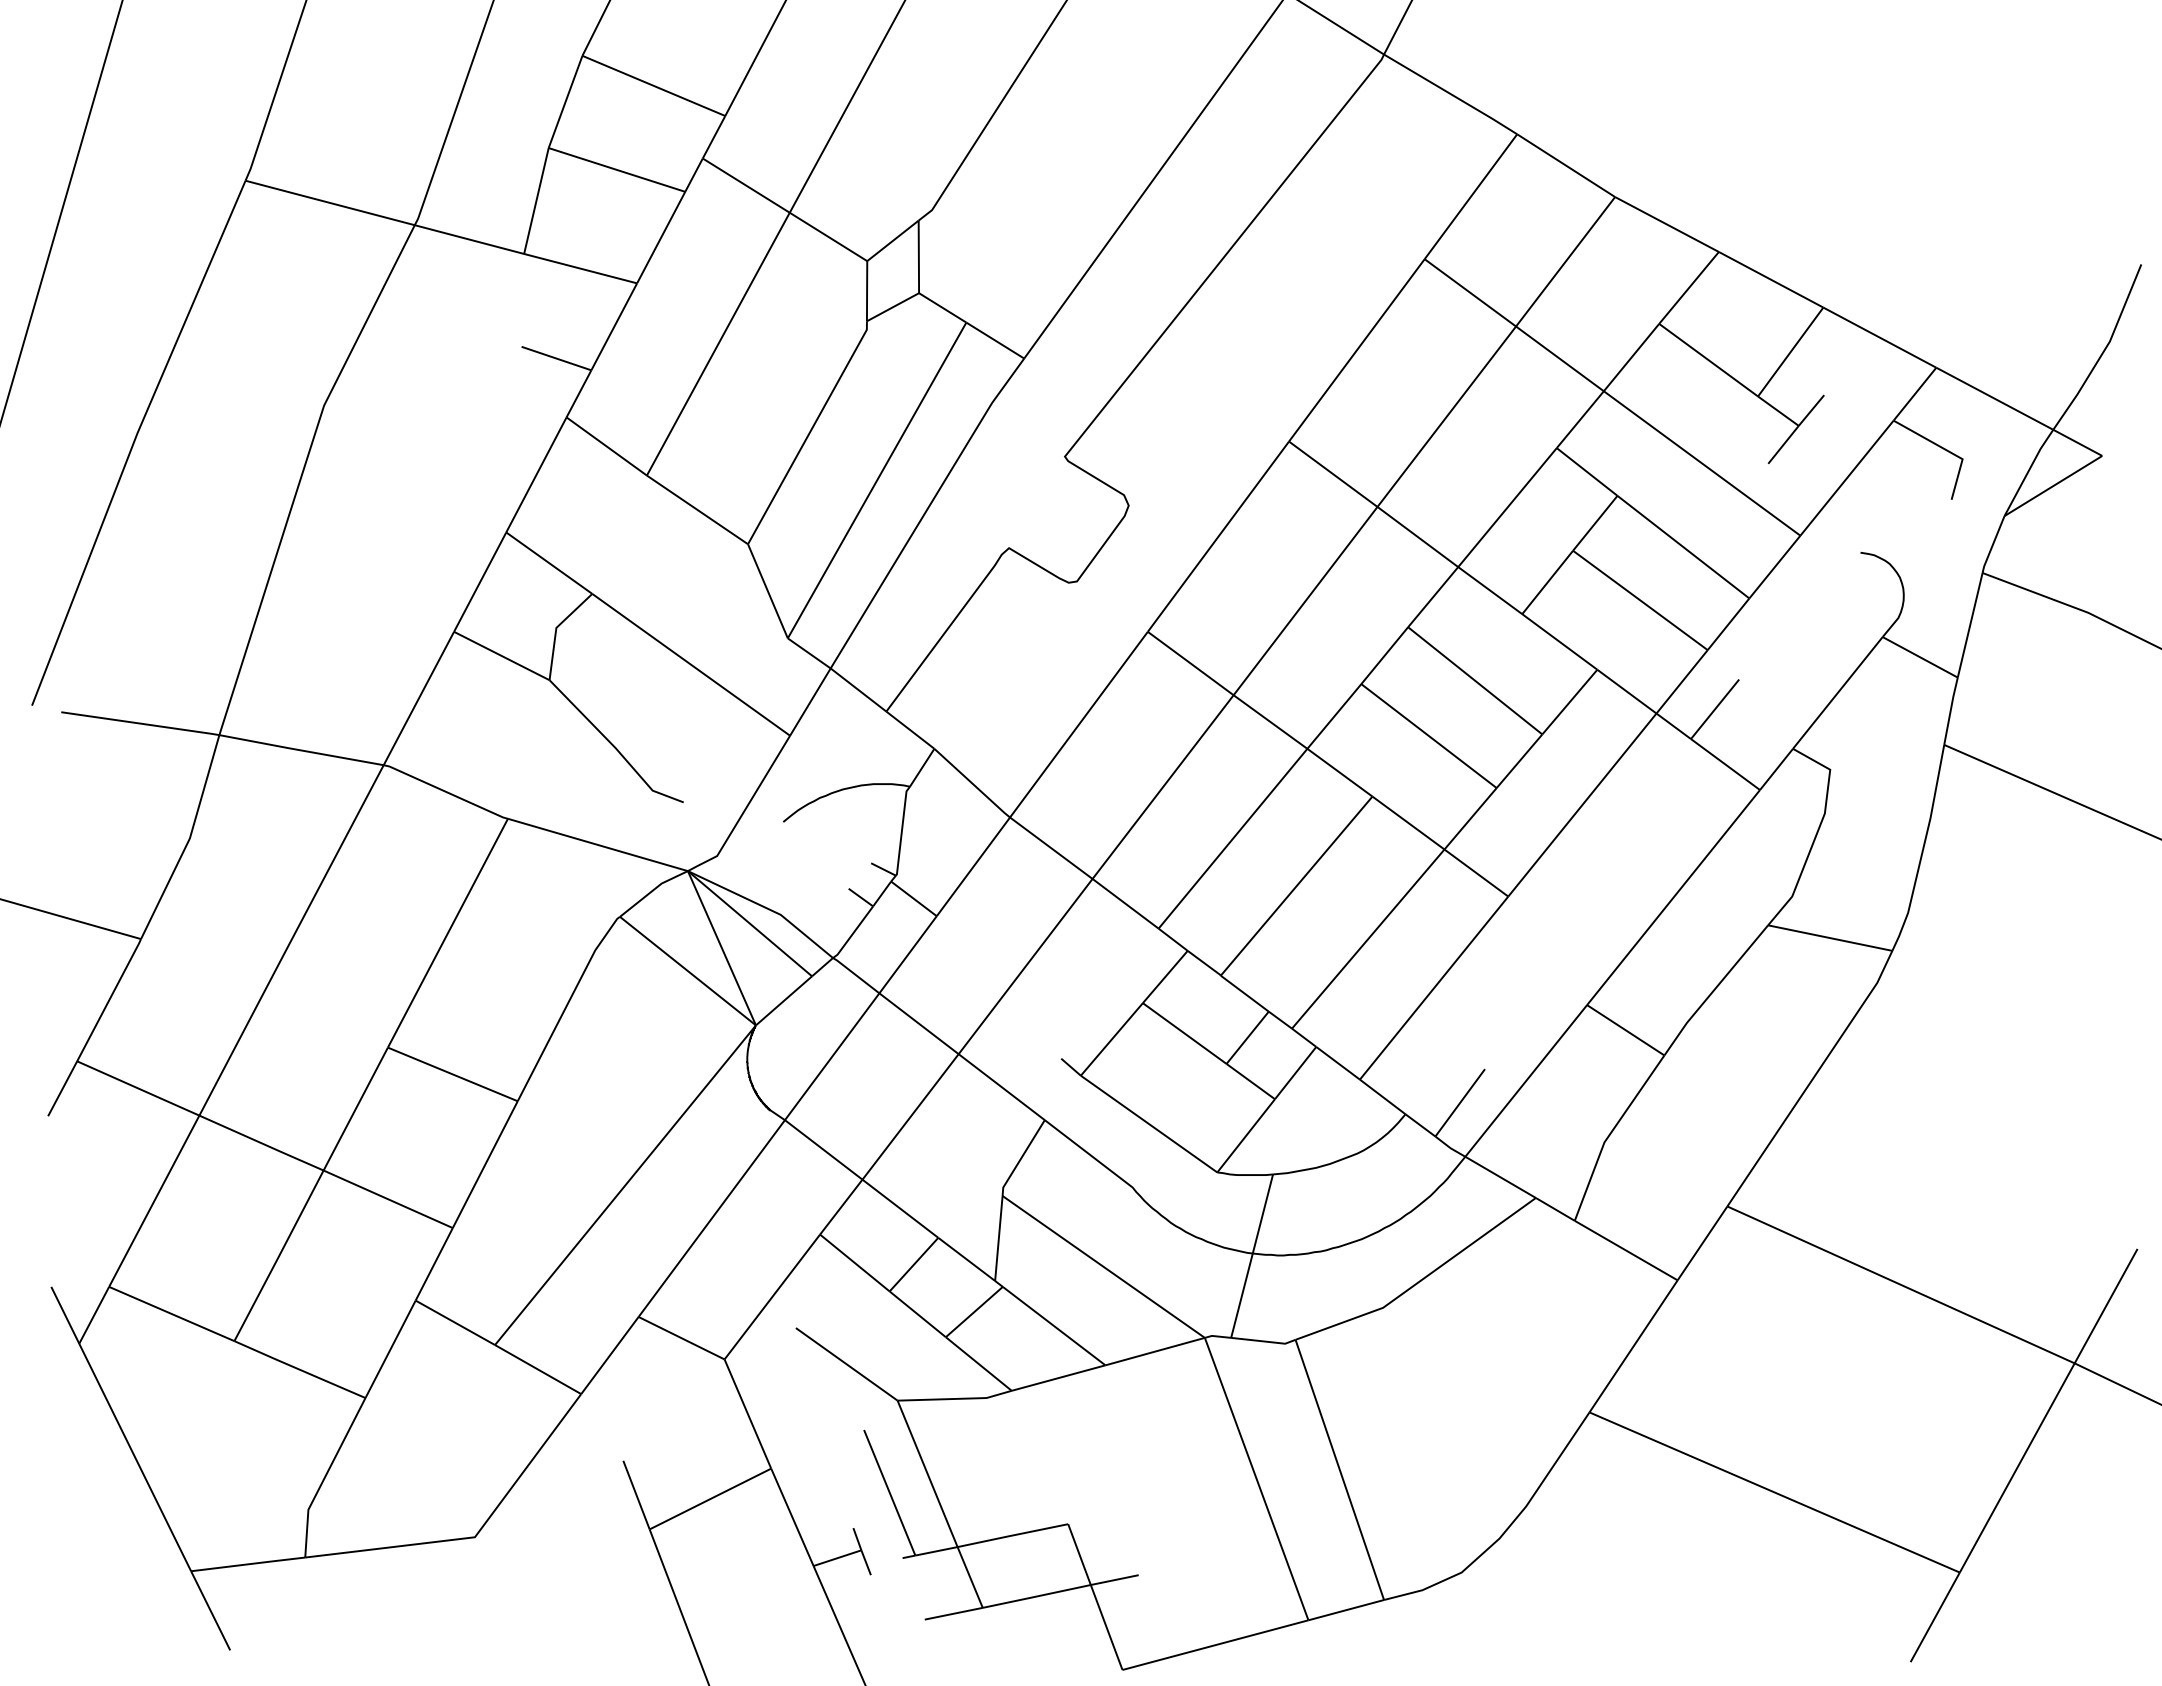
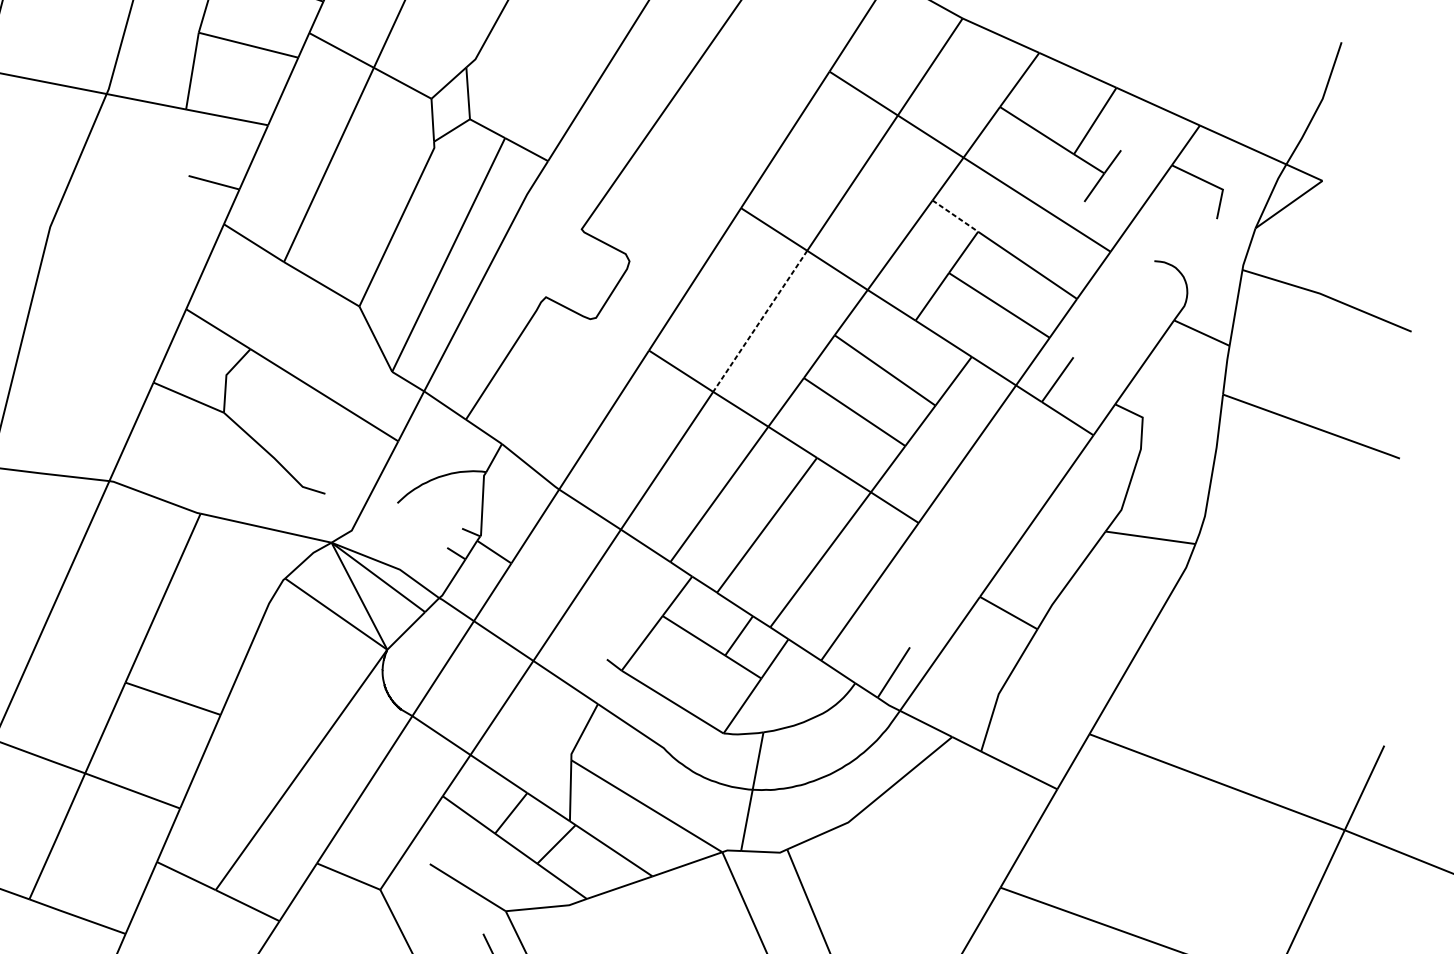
line: (1587, 471) -> (955, 215), solid -> dashed
line: (1305, 601) -> (760, 321), solid -> dashed

